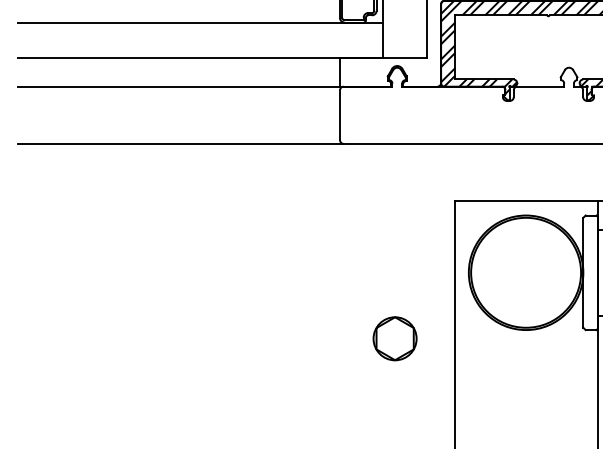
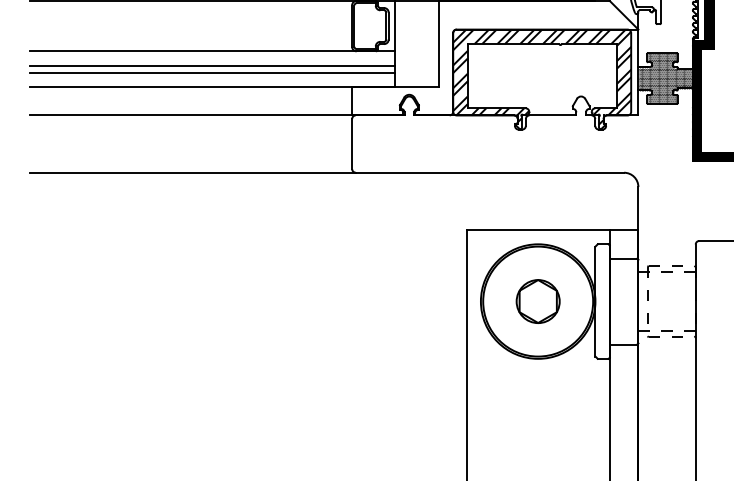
line: (200, 36) -> (212, 65), added
line: (200, 43) -> (212, 72), added
part: (394, 338) -> (537, 301), moved

